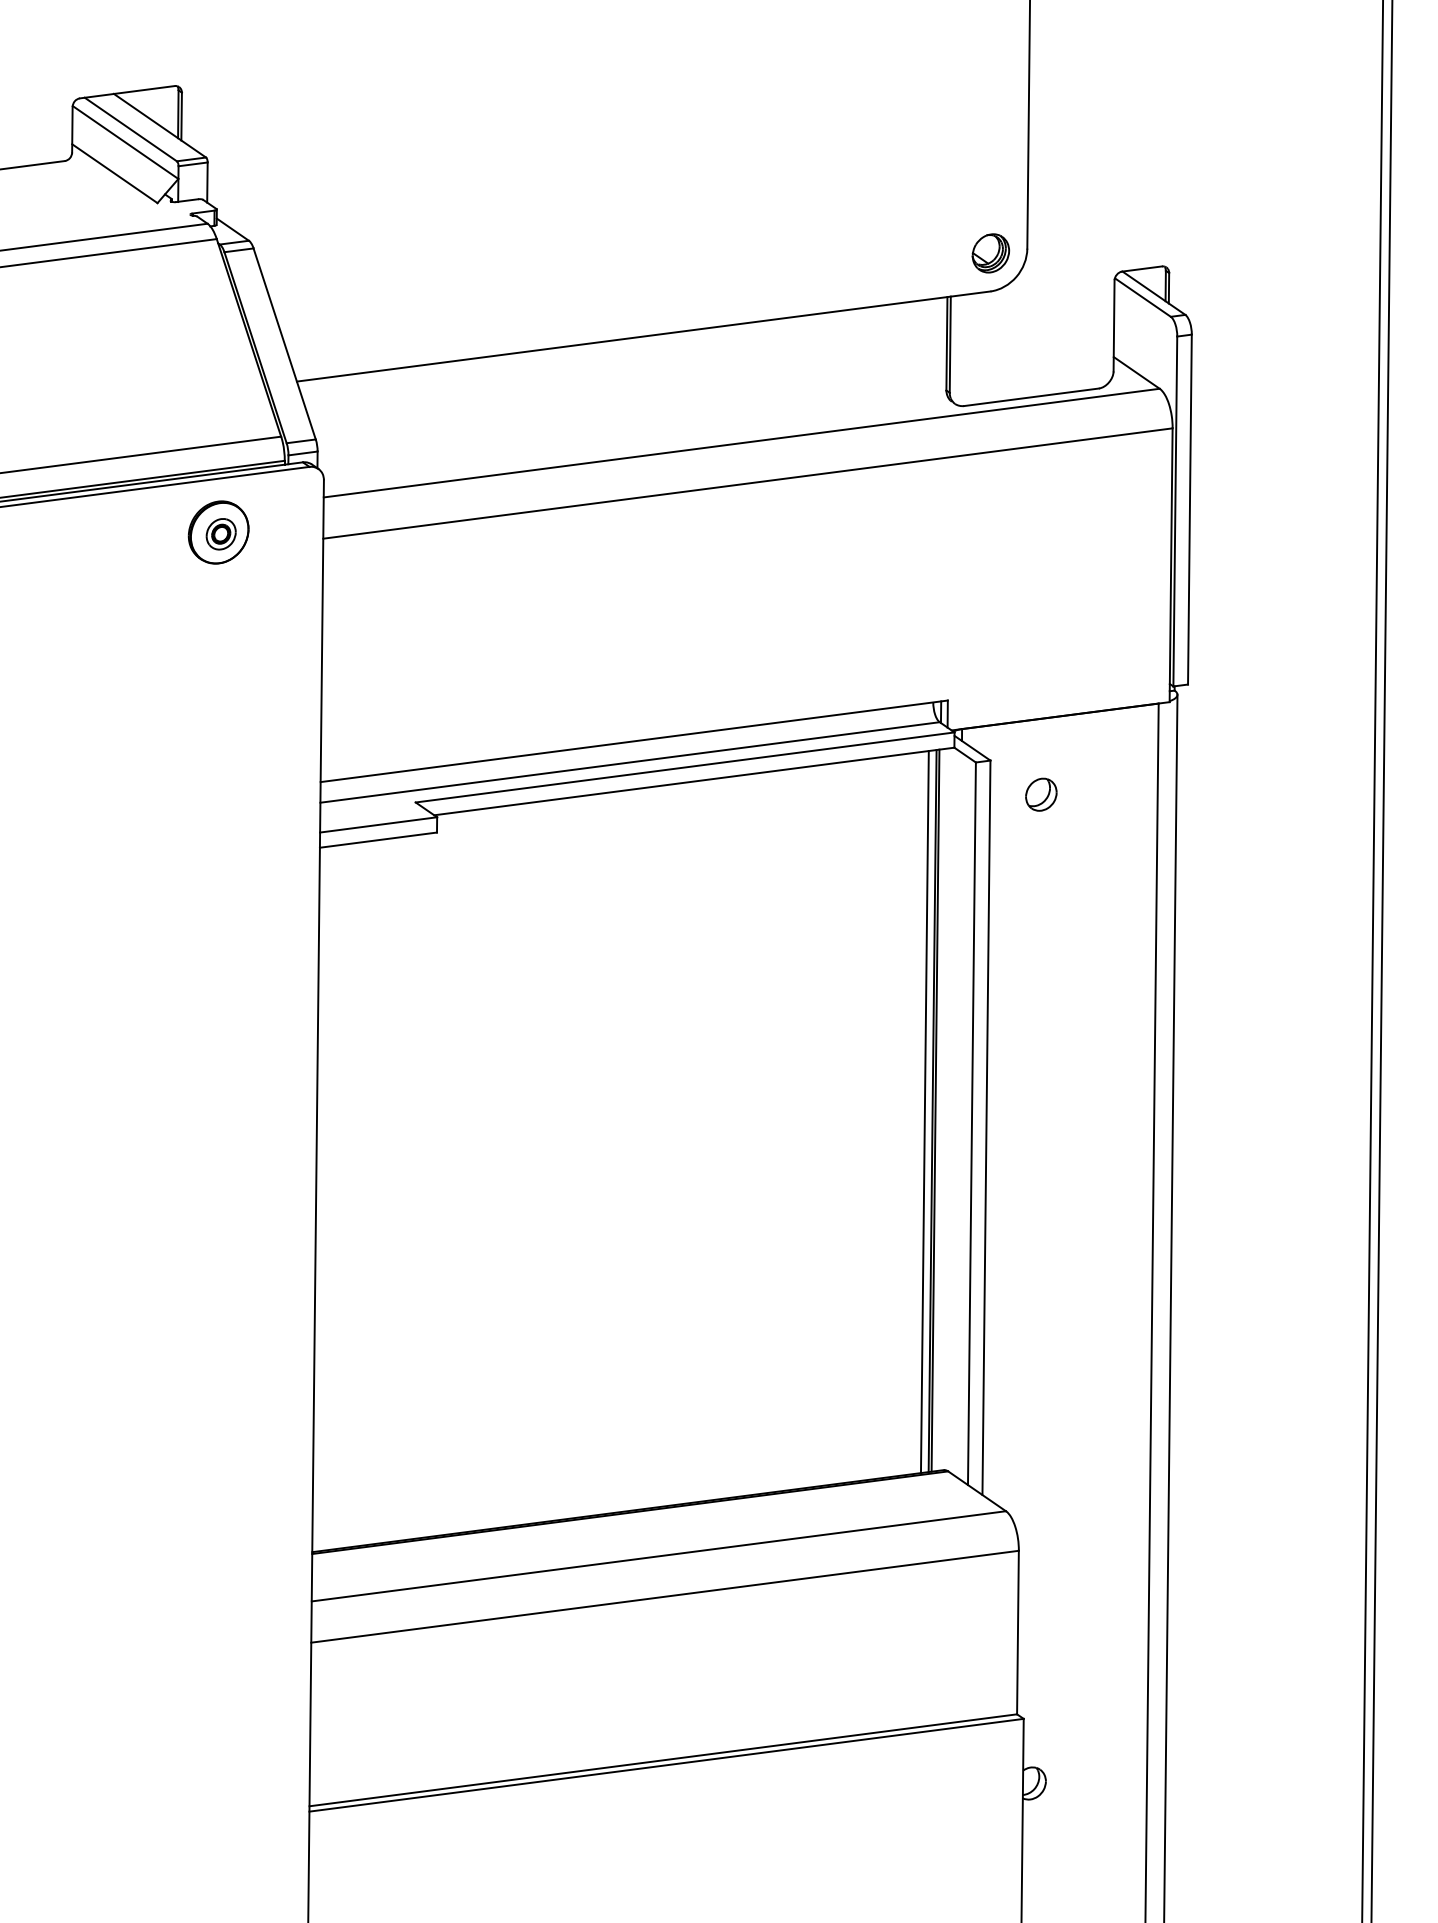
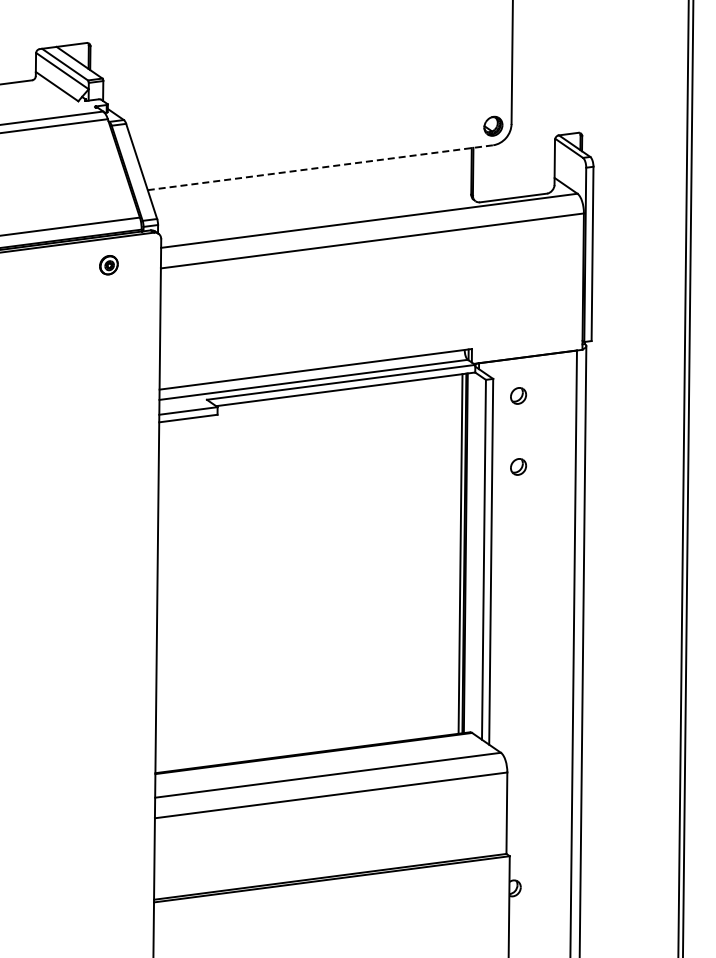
line: (645, 336) -> (321, 167), solid -> dashed
part: (218, 530) -> (108, 264), size x0.6
part: (1041, 936) -> (518, 466), added

